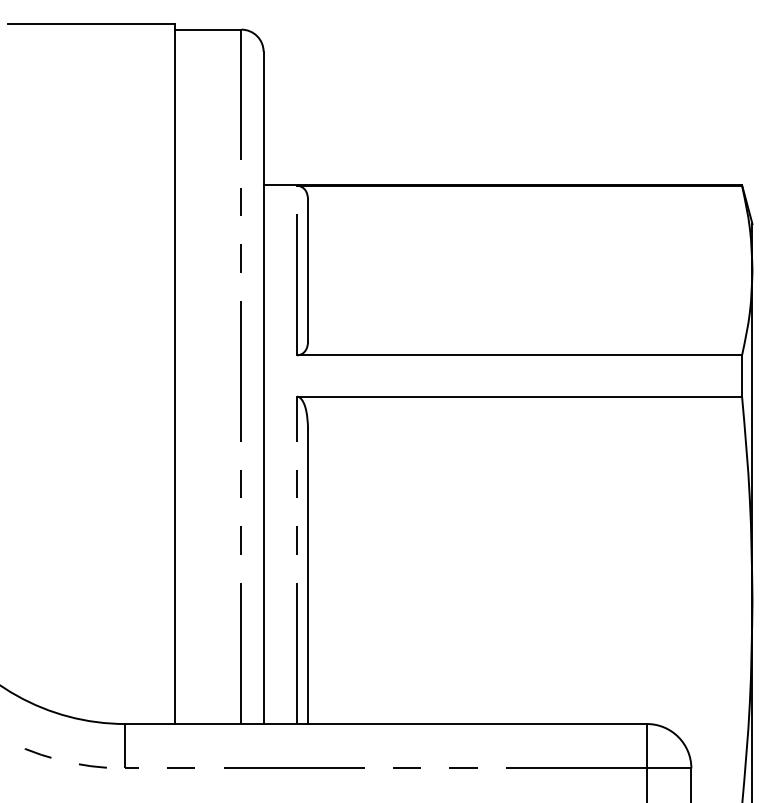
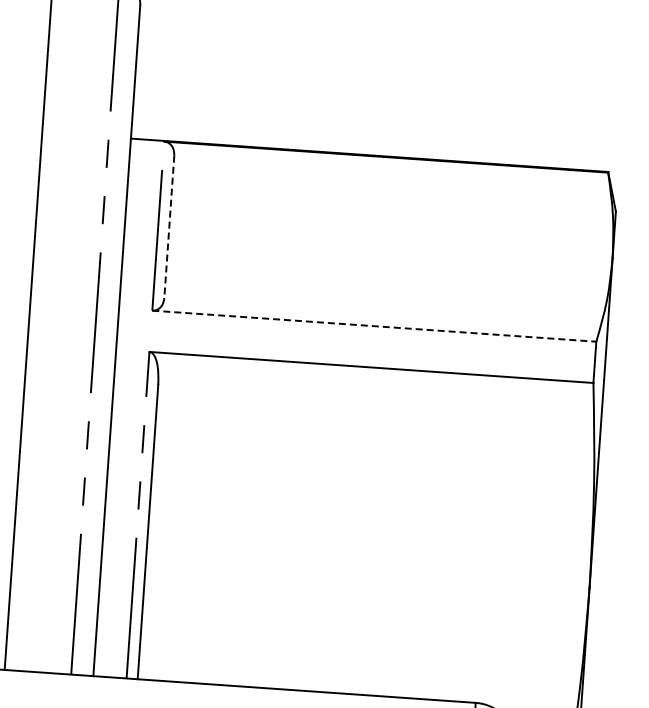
line: (308, 271) -> (169, 227), solid -> dashed
line: (519, 355) -> (374, 326), solid -> dashed

